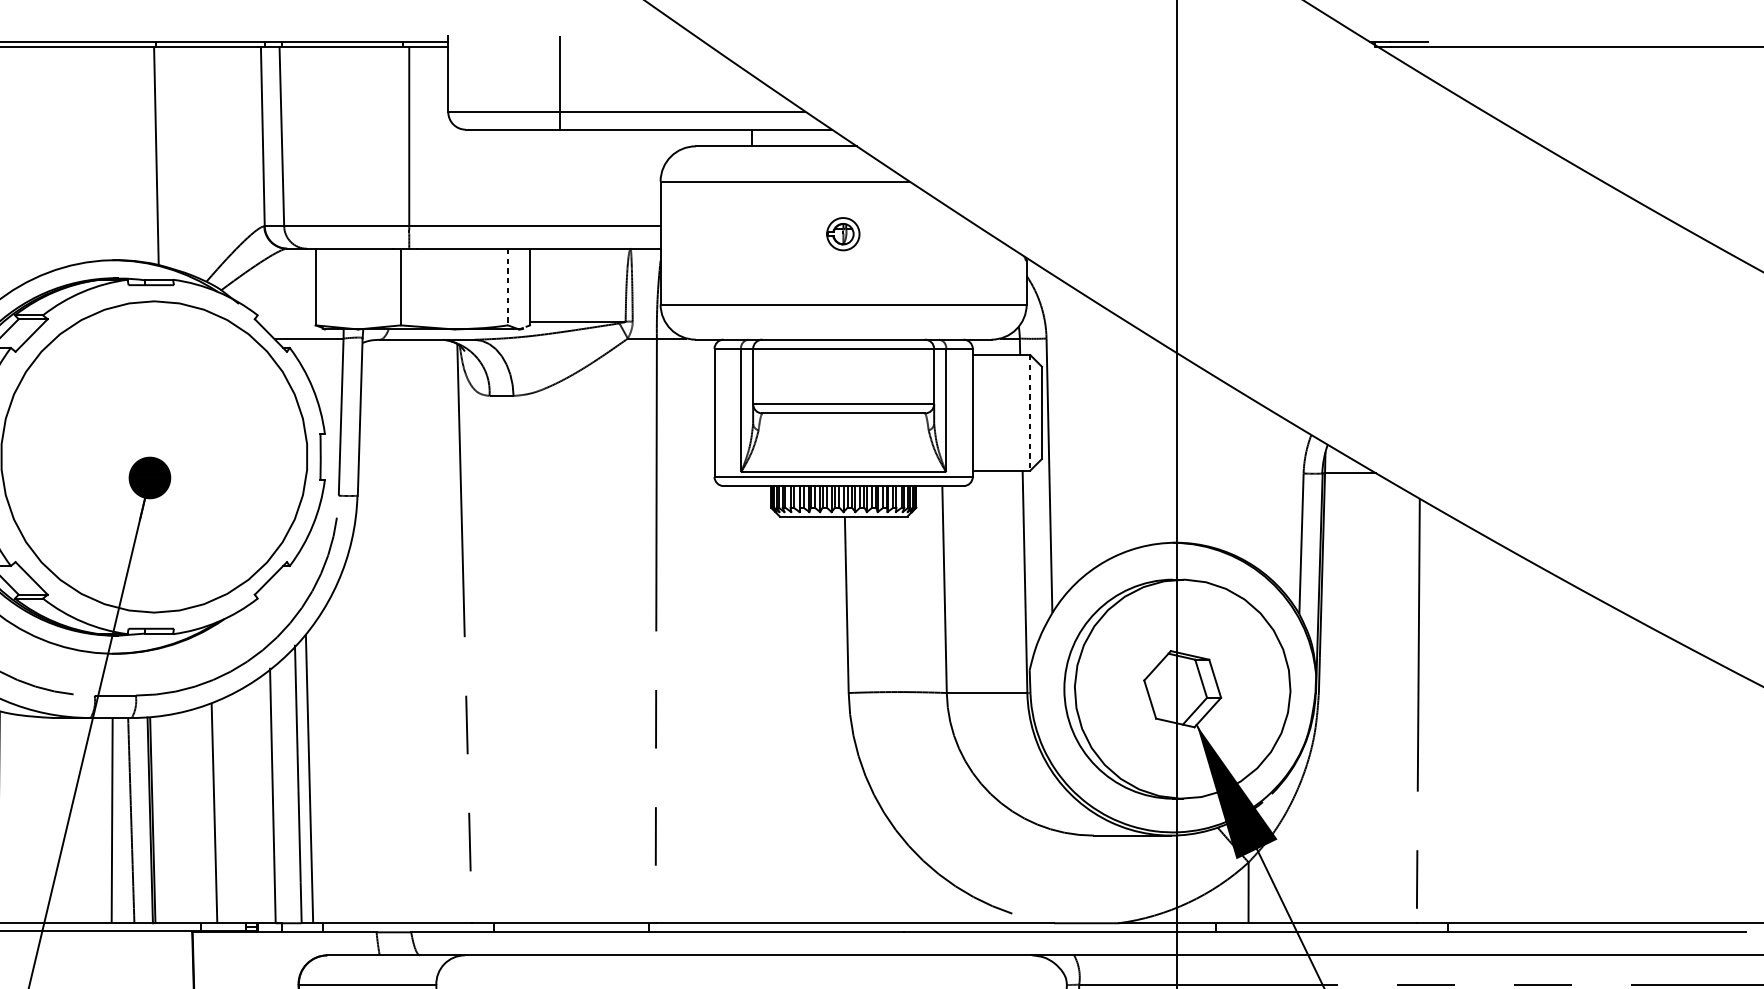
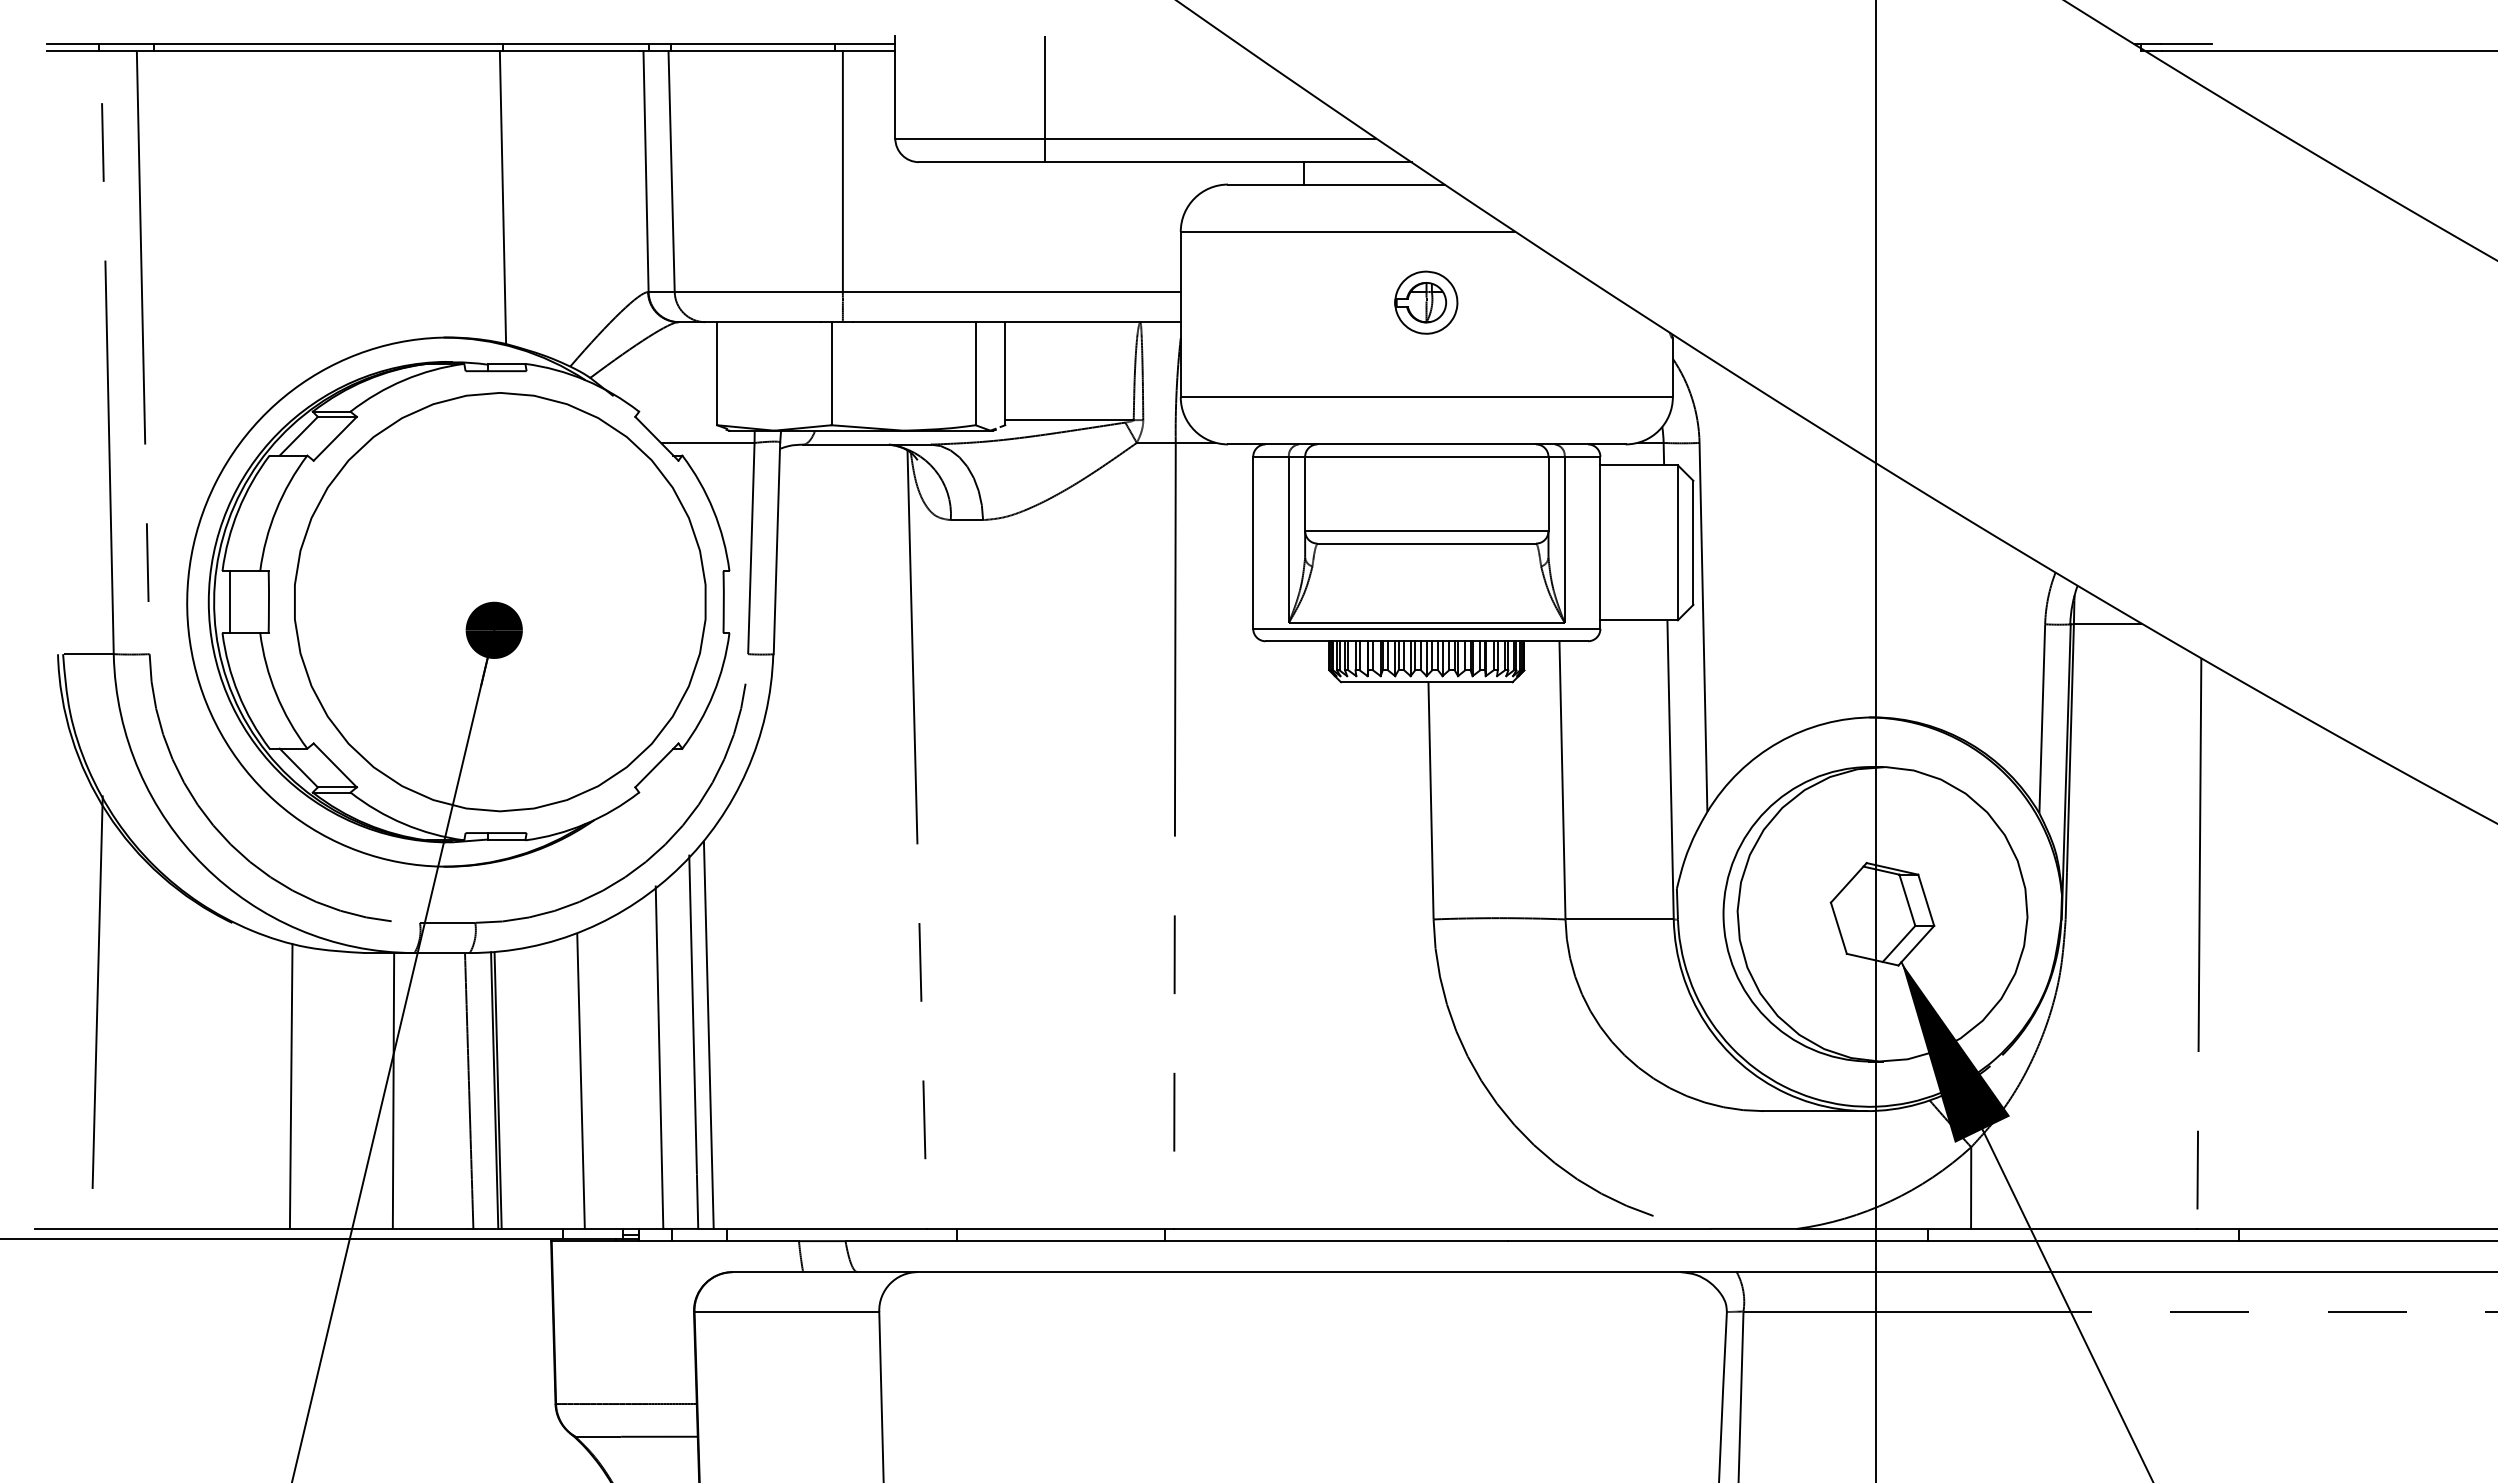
part: (843, 234) -> (1426, 302), size x1.43
line: (507, 286) -> (975, 373), dashed -> solid
line: (1030, 413) -> (1677, 543), dashed -> solid
line: (112, 820) -> (393, 1090), moved

